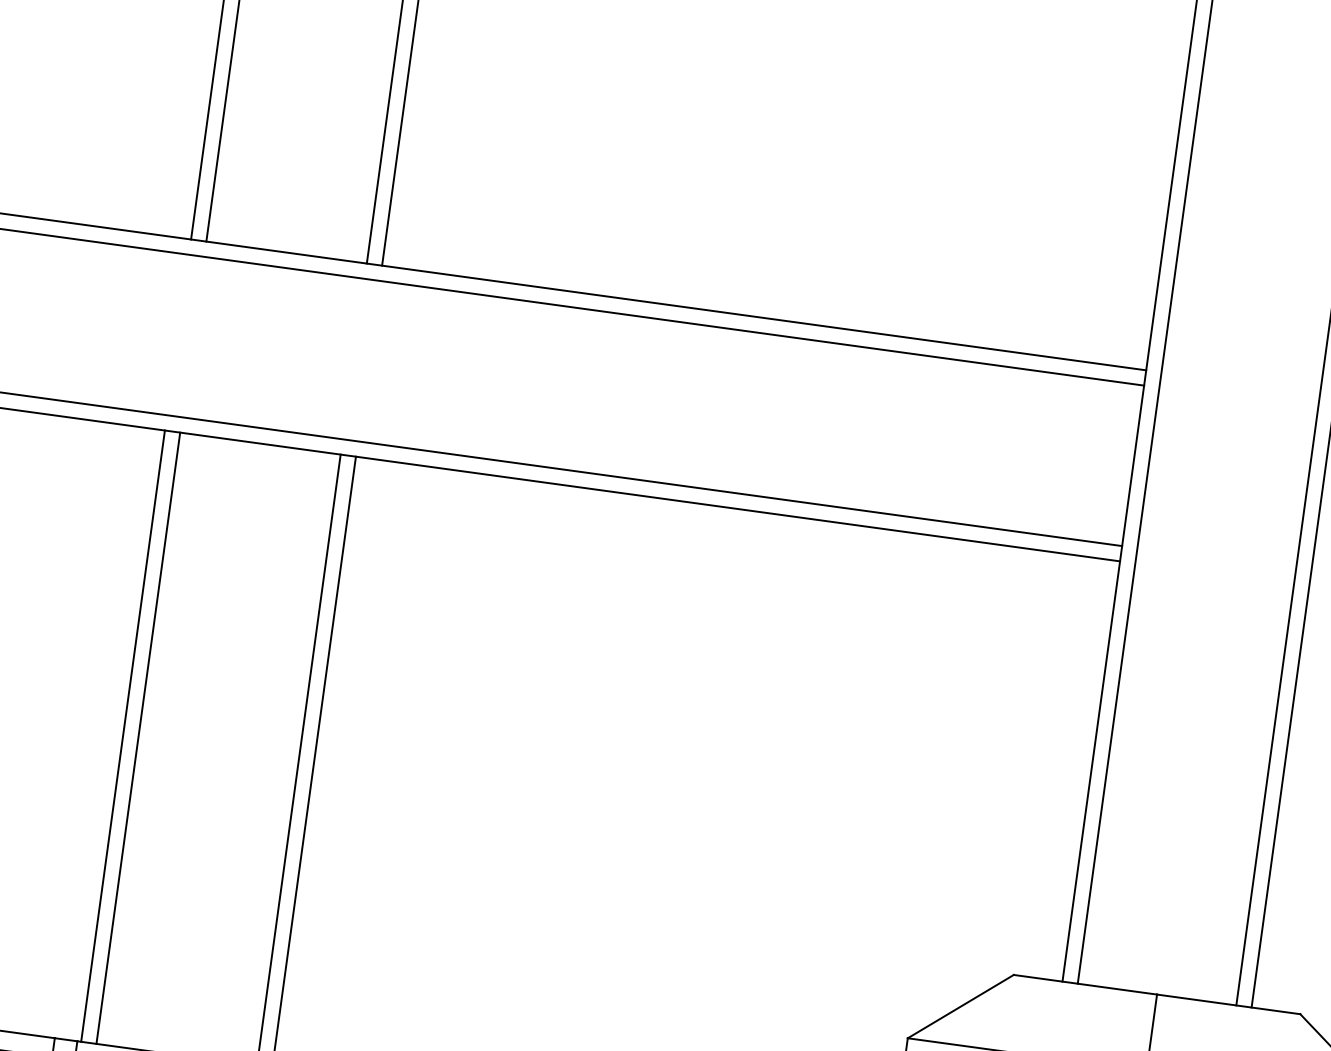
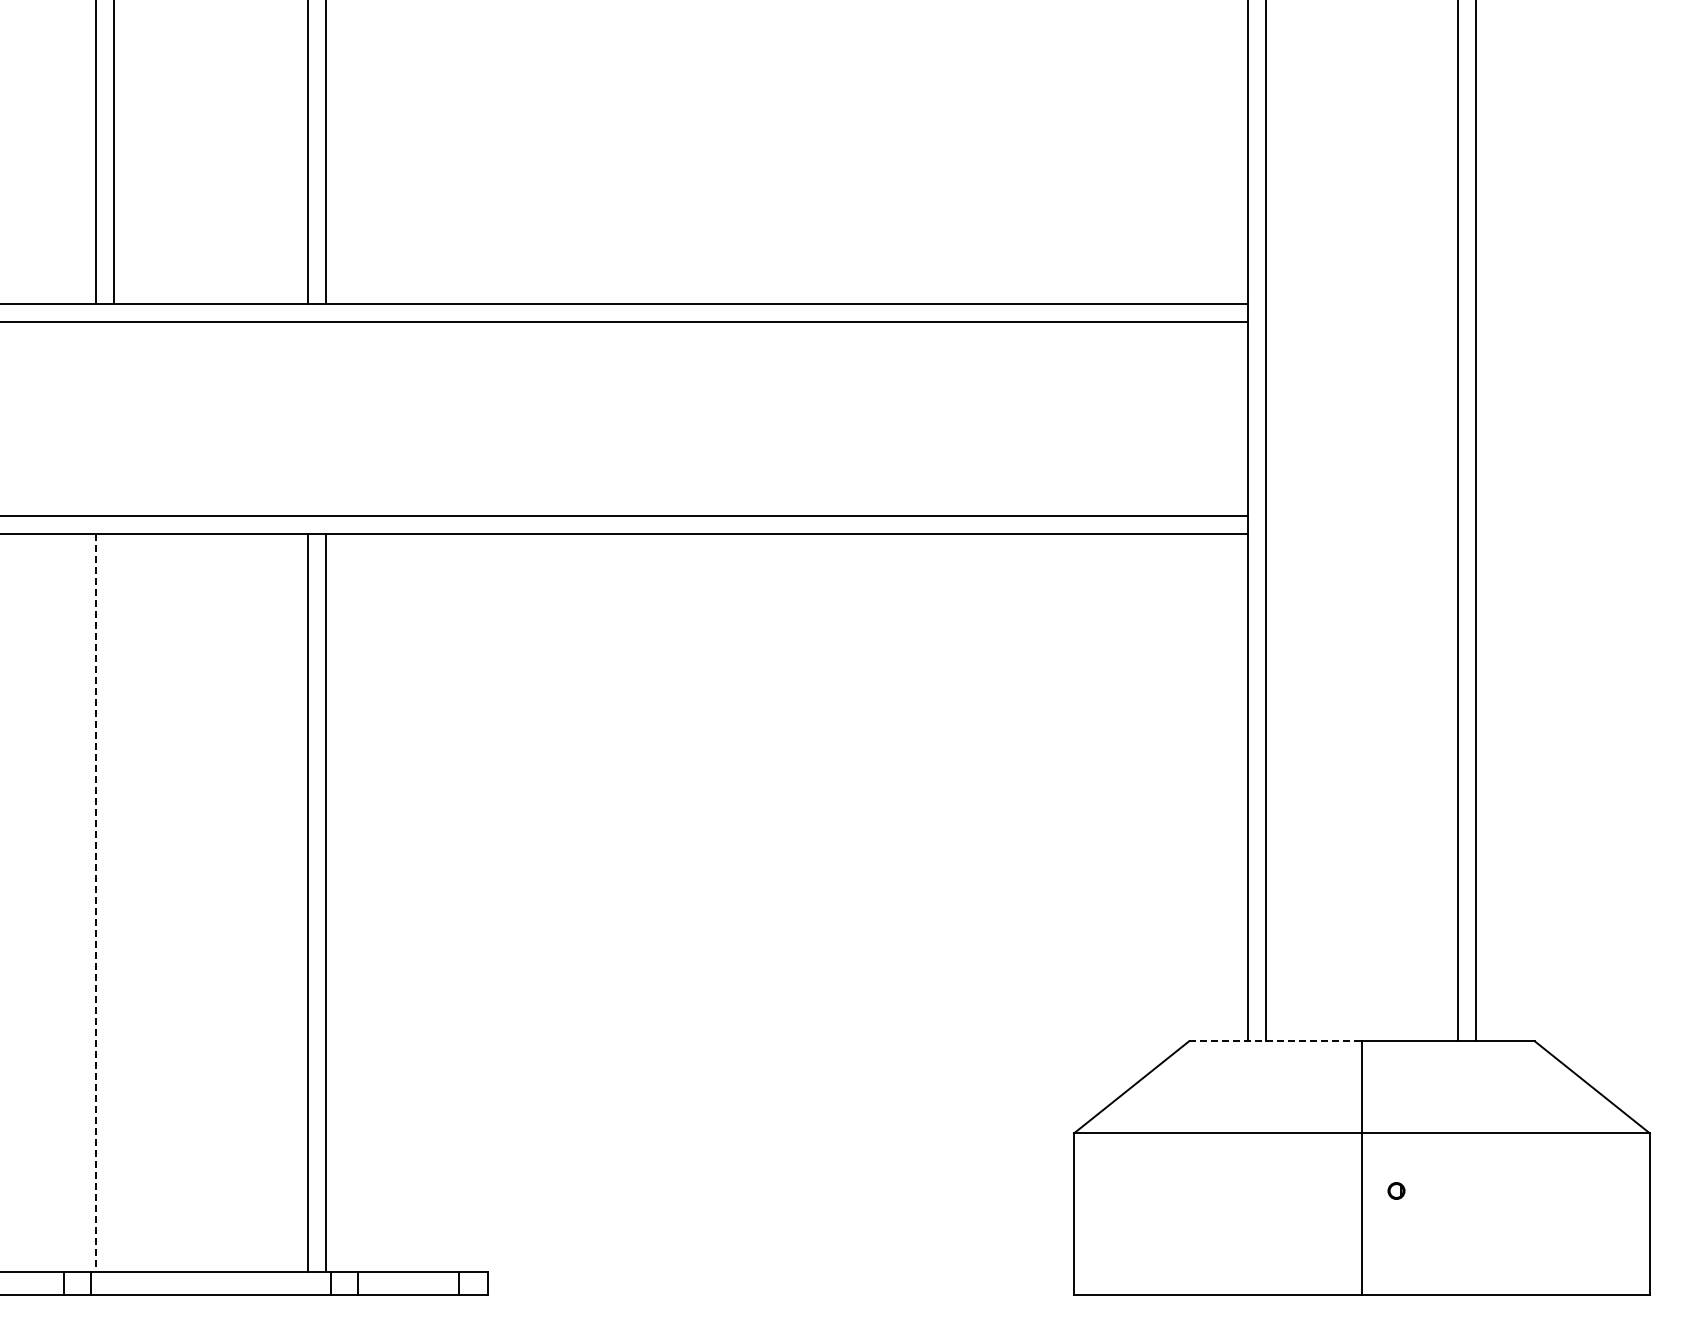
line: (122, 736) -> (95, 903), solid -> dashed
line: (138, 737) -> (114, 902), removed
line: (1086, 985) -> (1276, 1041), solid -> dashed

